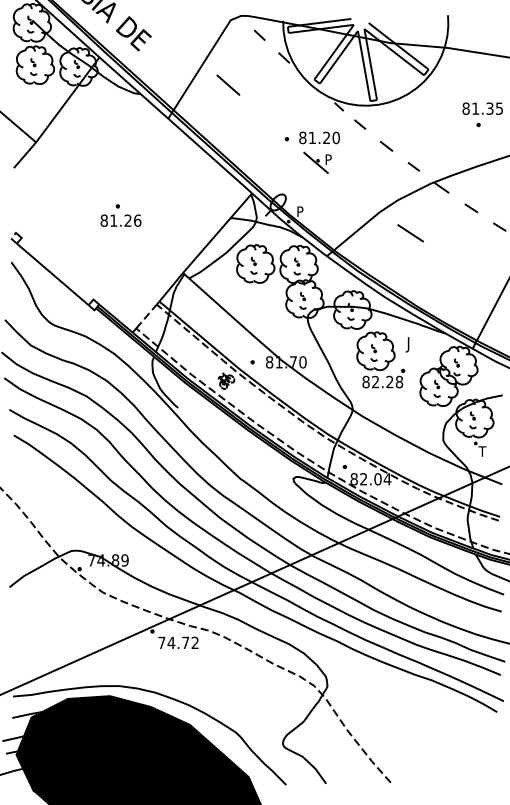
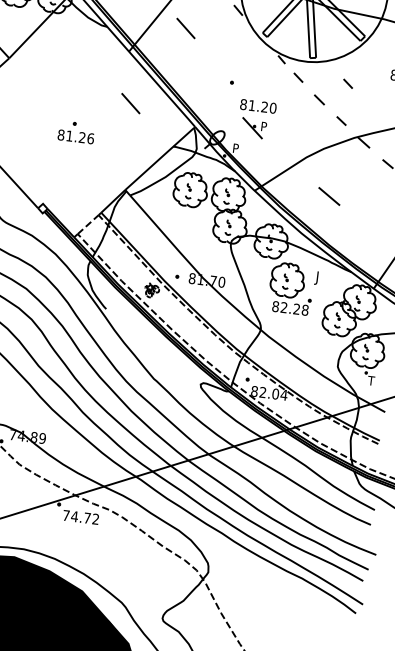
line: (416, 124) -> (348, 83), added
part: (325, 154) -> (261, 121), moved
line: (177, 175) -> (131, 102), added
line: (410, 233) -> (329, 196), moved

